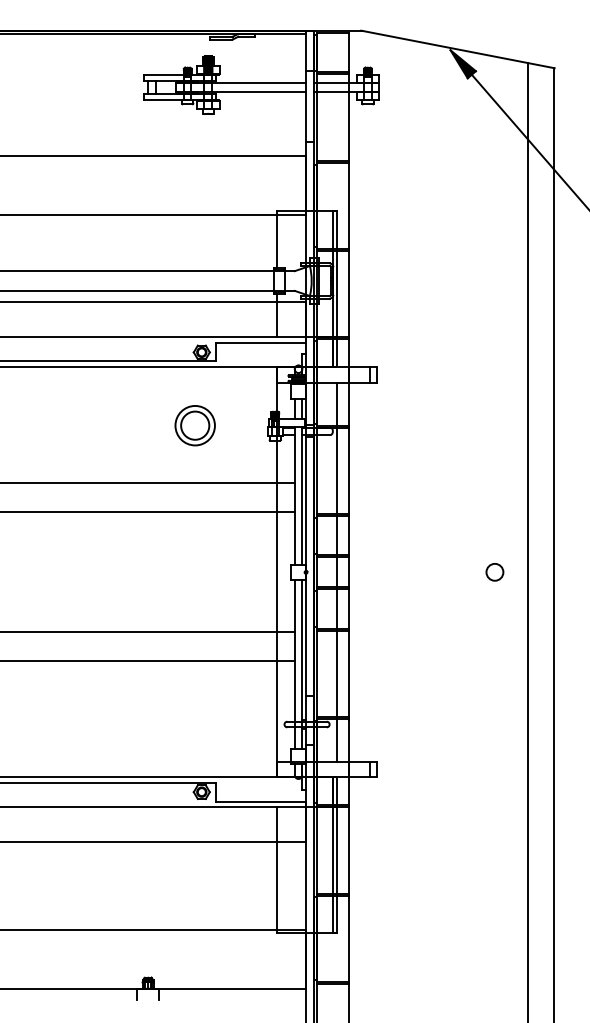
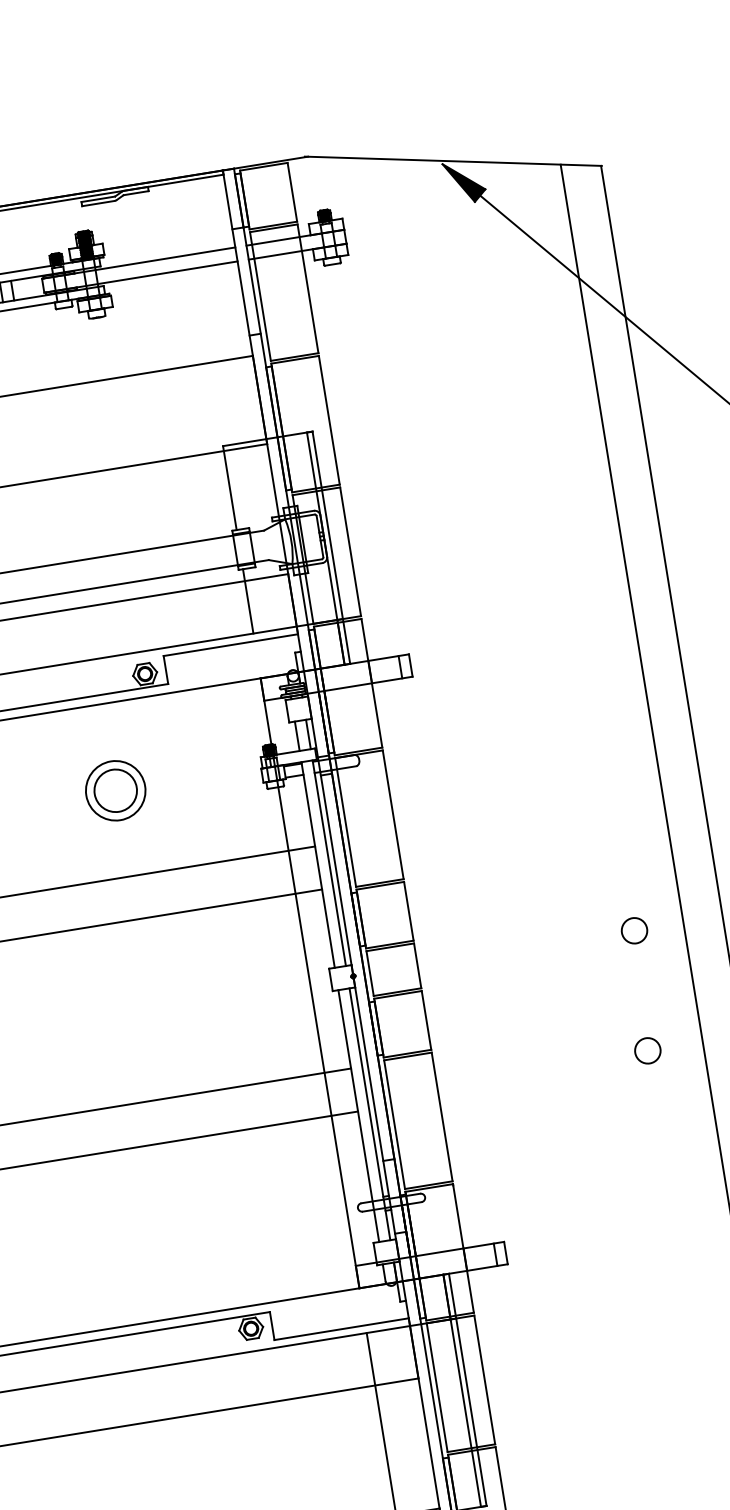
part: (194, 425) -> (114, 790), moved
line: (337, 572) -> (400, 969), removed
circle: (490, 652) -> (647, 1051), added

